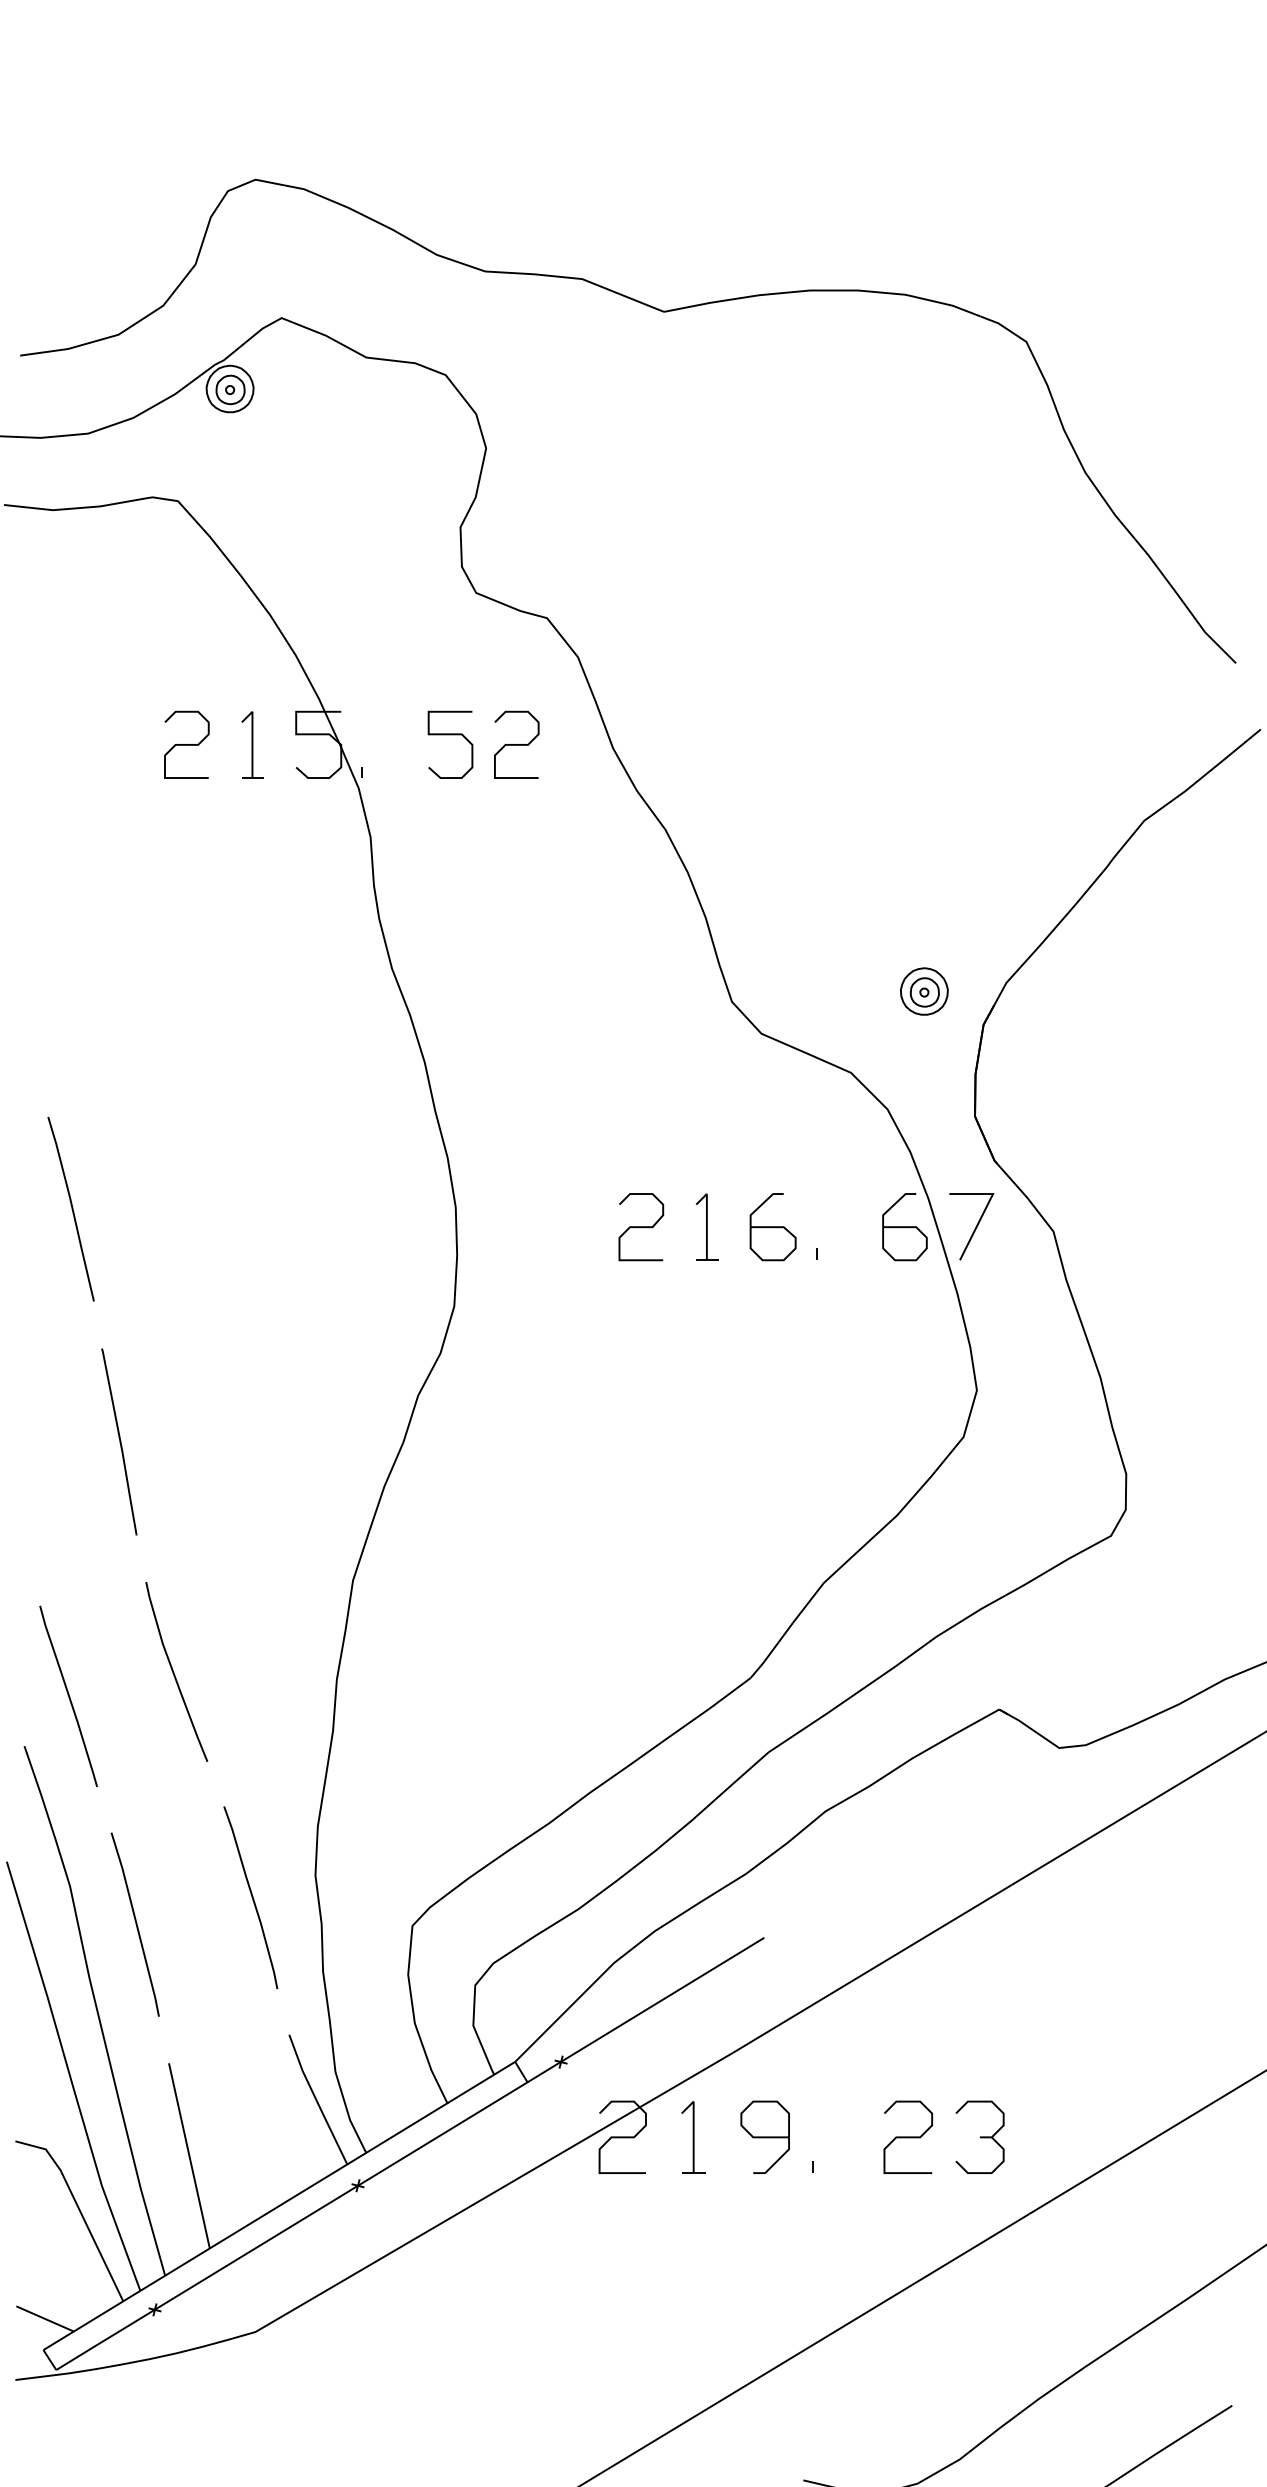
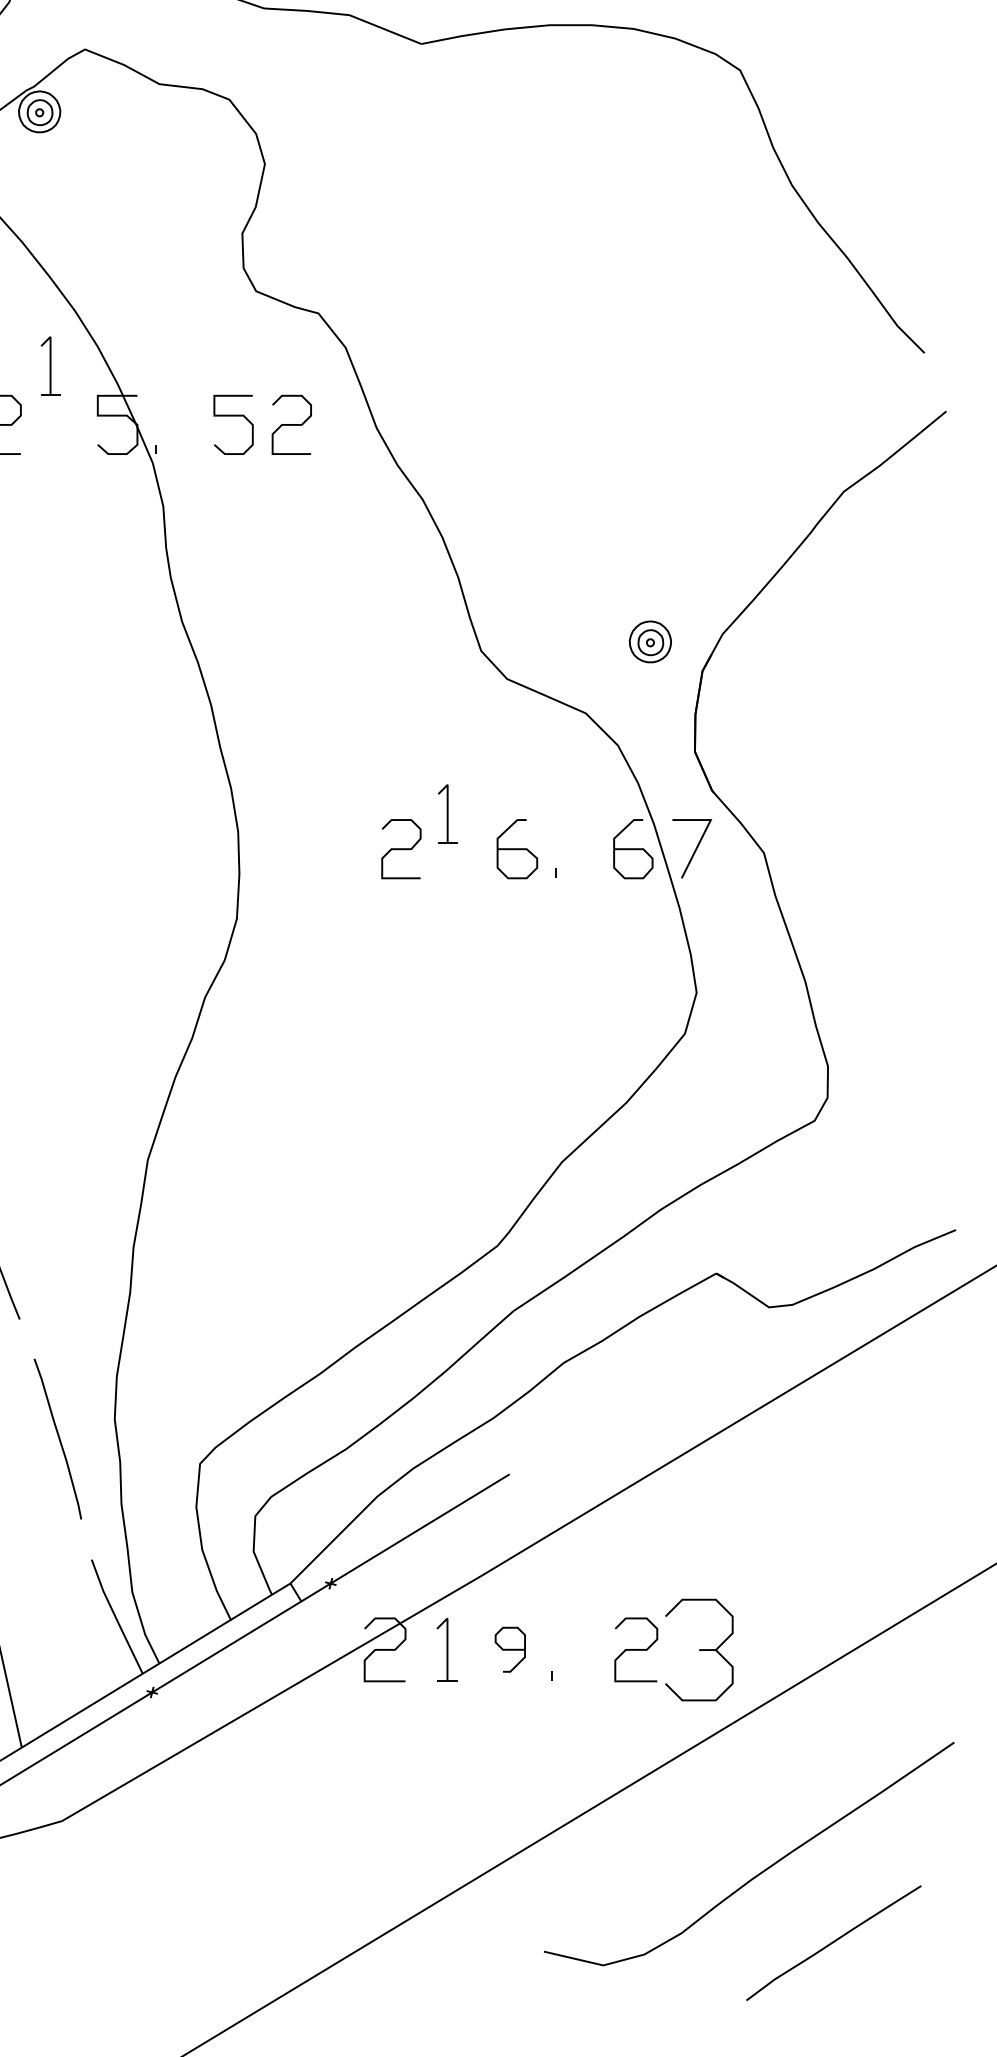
part: (252, 744) -> (50, 365), moved
part: (707, 1226) -> (448, 813), moved
part: (764, 2136) -> (509, 1649), size x0.7
part: (979, 2136) -> (698, 1649), size x1.6

